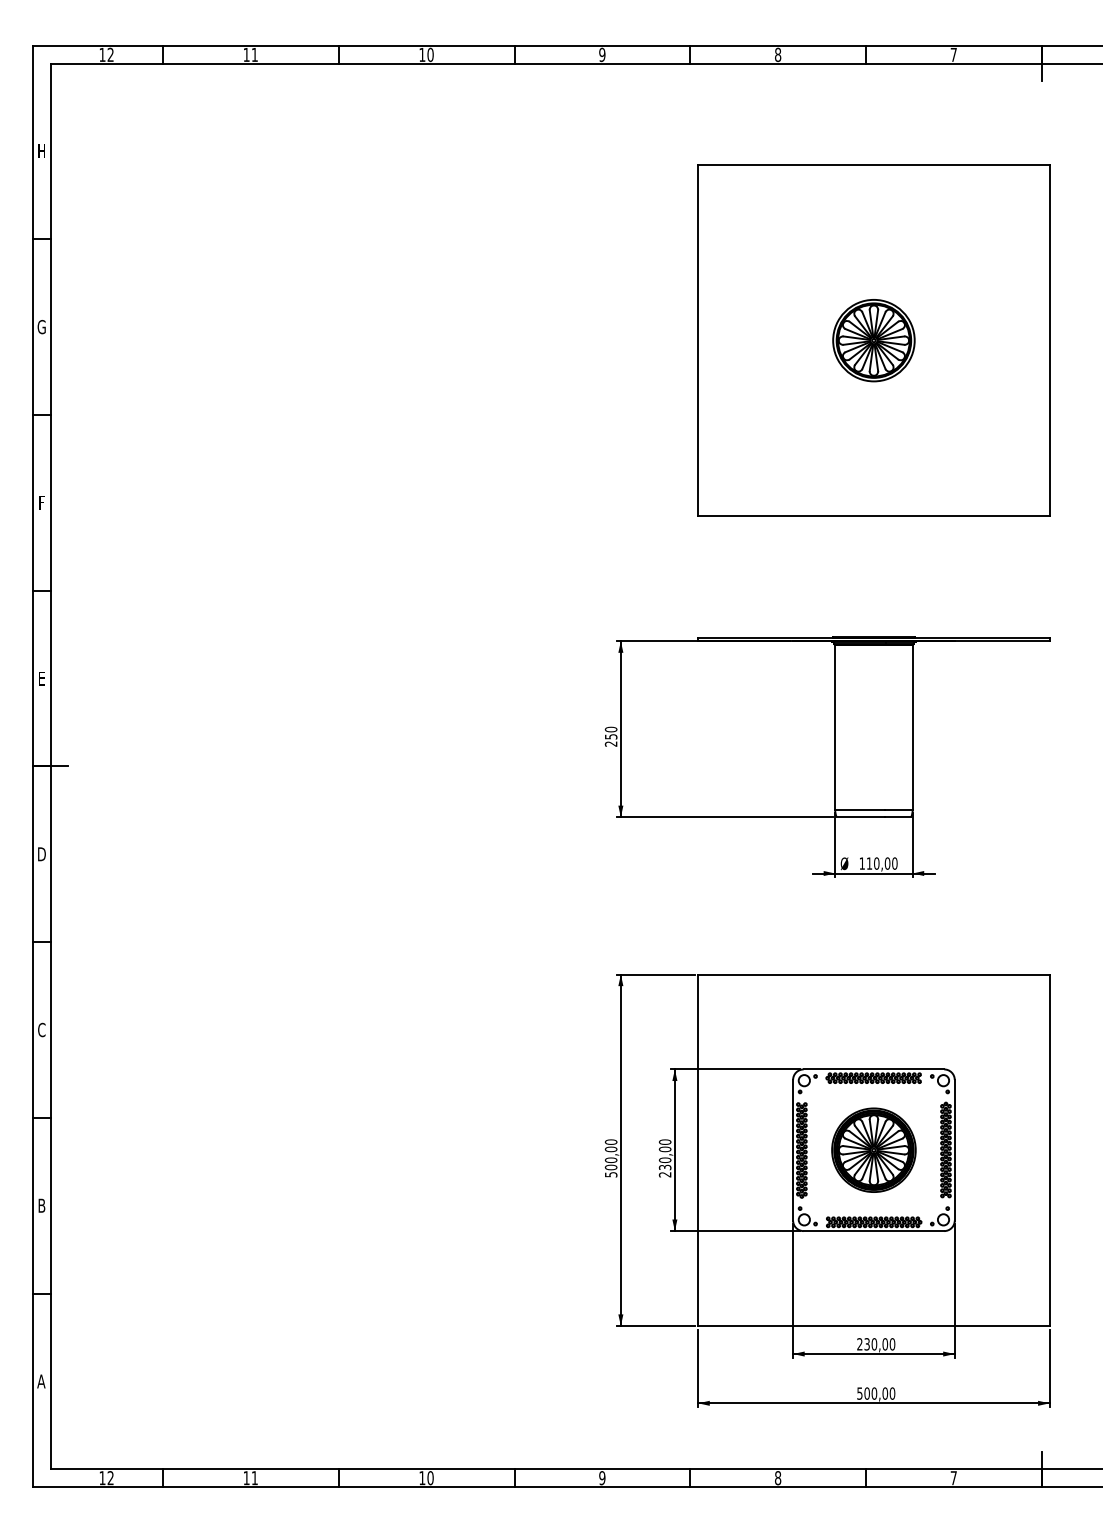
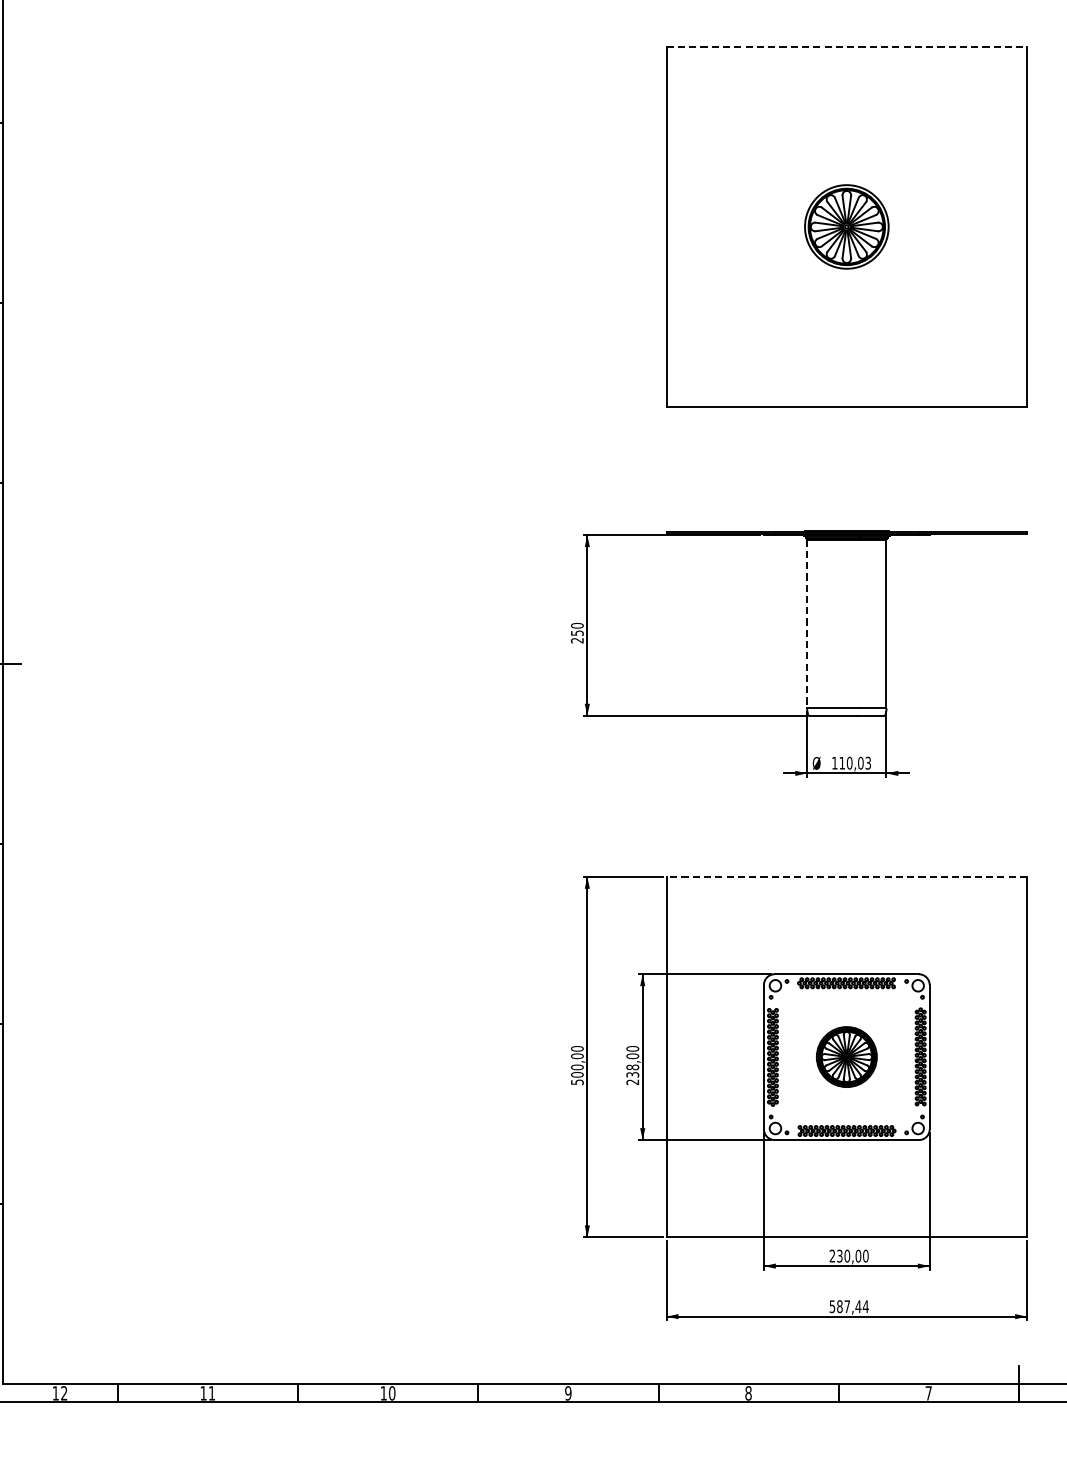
line: (873, 164) -> (846, 46), solid -> dashed
line: (835, 728) -> (807, 624), solid -> dashed
text: (894, 863) -> (867, 763), 110,00 -> 110,03
line: (873, 974) -> (846, 876), solid -> dashed
part: (873, 1149) -> (846, 1056), size x0.7
text: (665, 1160) -> (633, 1067), 230,00 -> 238,00
text: (879, 1393) -> (852, 1306), 500,00 -> 587,44

